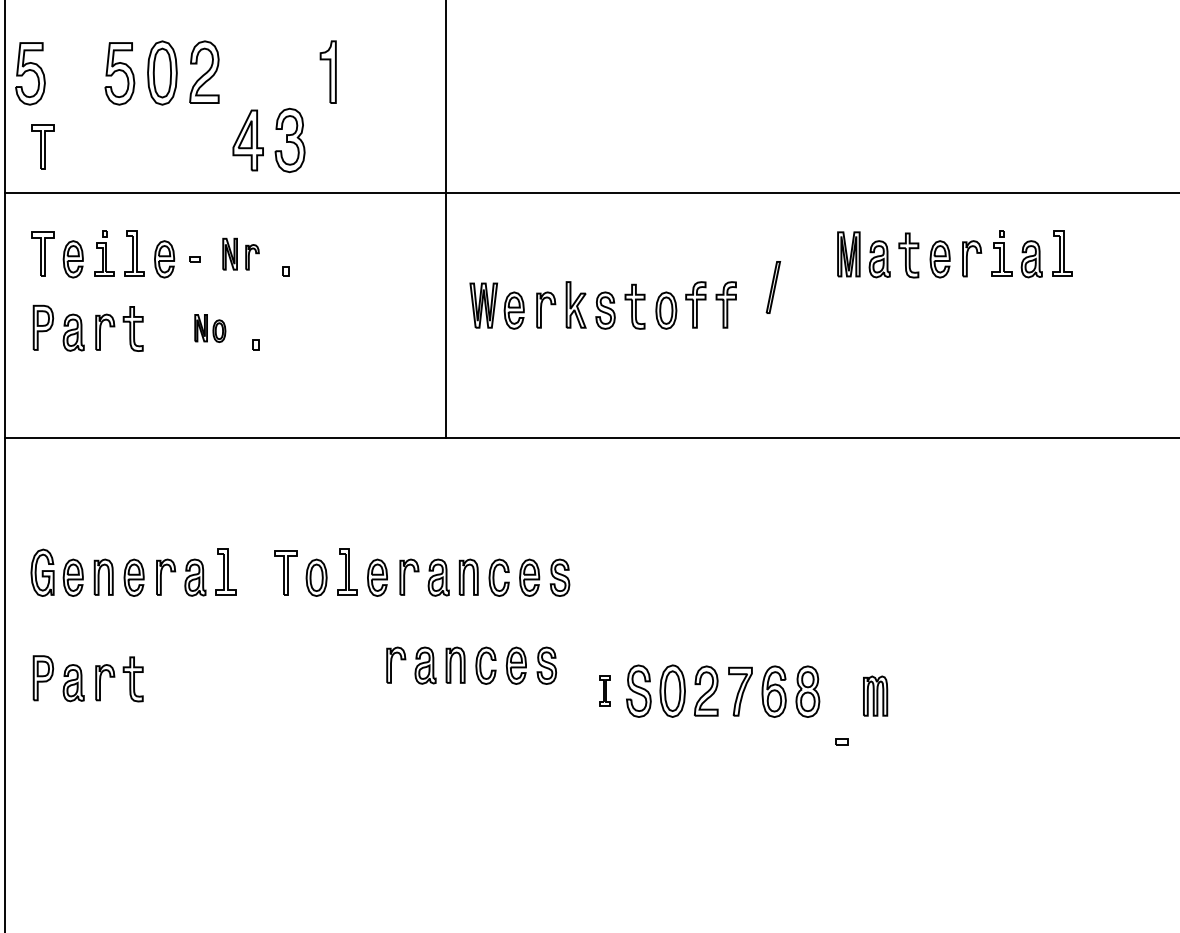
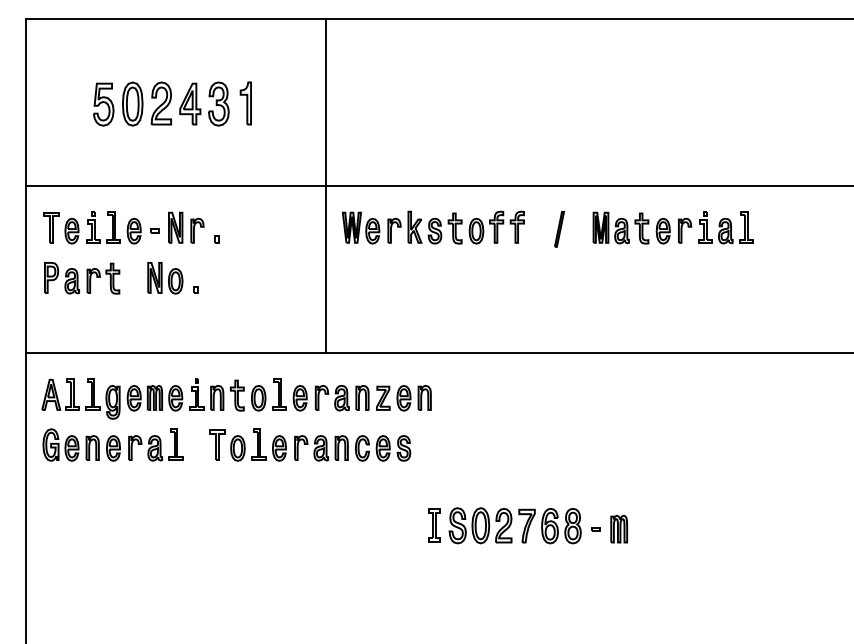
part: (30, 73) -> (42, 104), removed
part: (269, 139) -> (204, 103), moved
part: (43, 146) -> (51, 154), removed
part: (241, 253) -> (186, 227), size x1.43
part: (773, 287) -> (559, 229), moved
part: (603, 305) -> (433, 227), moved
part: (210, 328) -> (165, 278), size x1.67
part: (314, 504) -> (236, 398), added
part: (471, 665) -> (343, 508), removed
part: (88, 679) -> (82, 517), removed
part: (604, 690) -> (434, 525), size x1.67
part: (840, 742) -> (595, 529), moved

